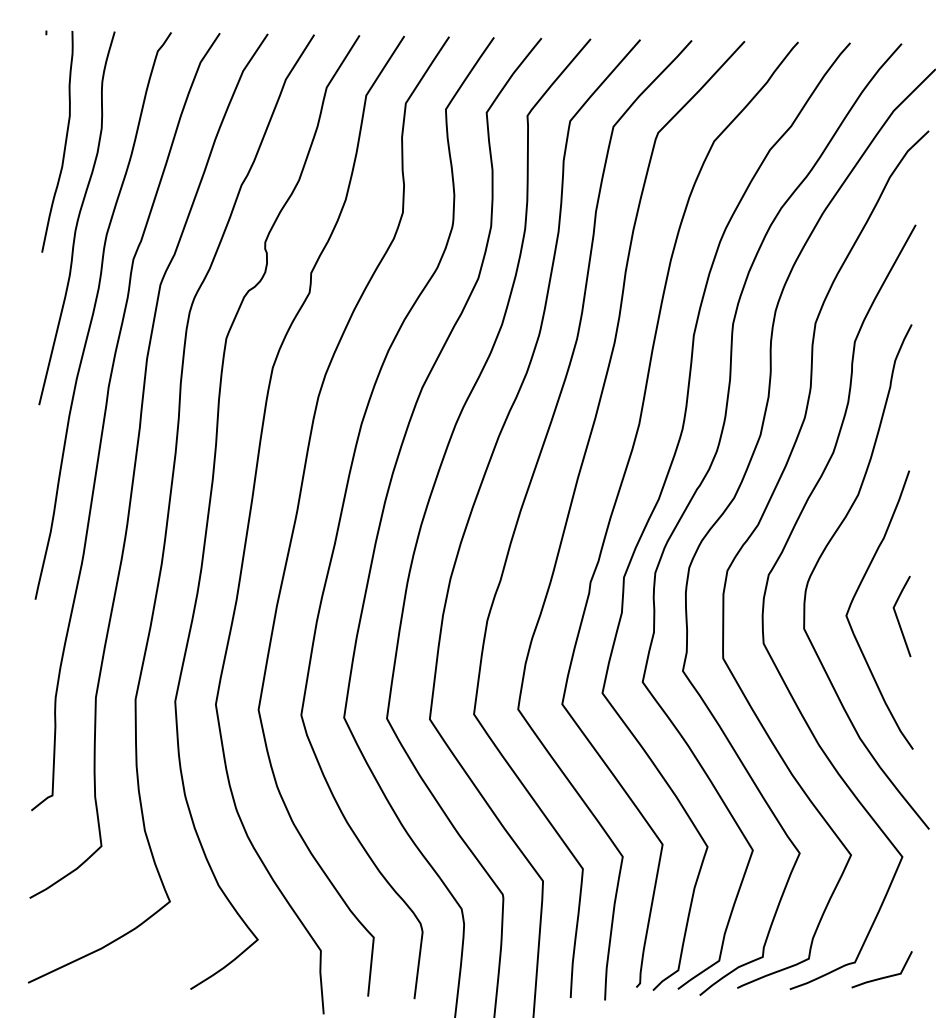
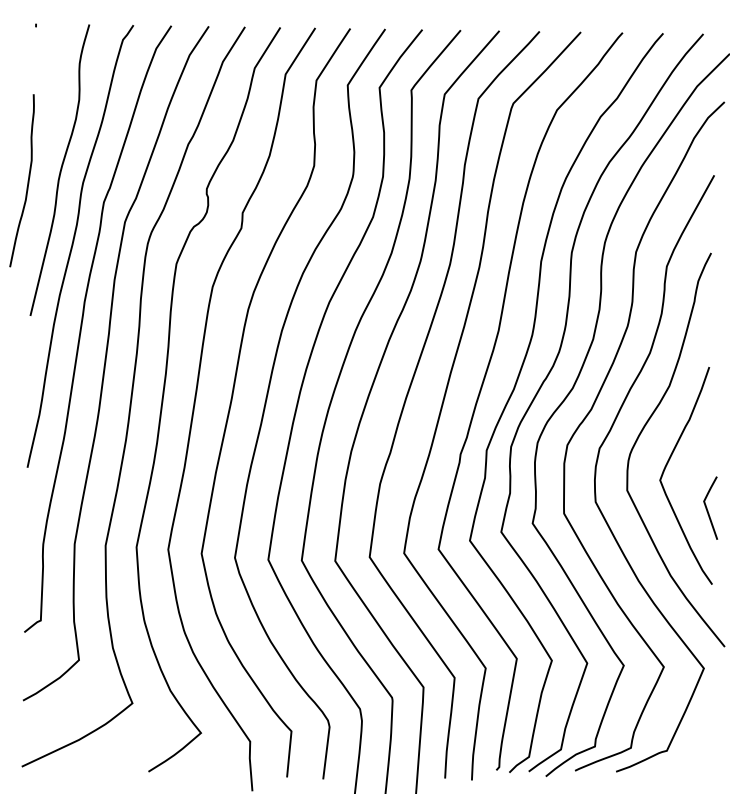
curve: (64, 143) -> (27, 182), moved
line: (898, 618) -> (707, 509), moved
line: (884, 976) -> (689, 761), removed

